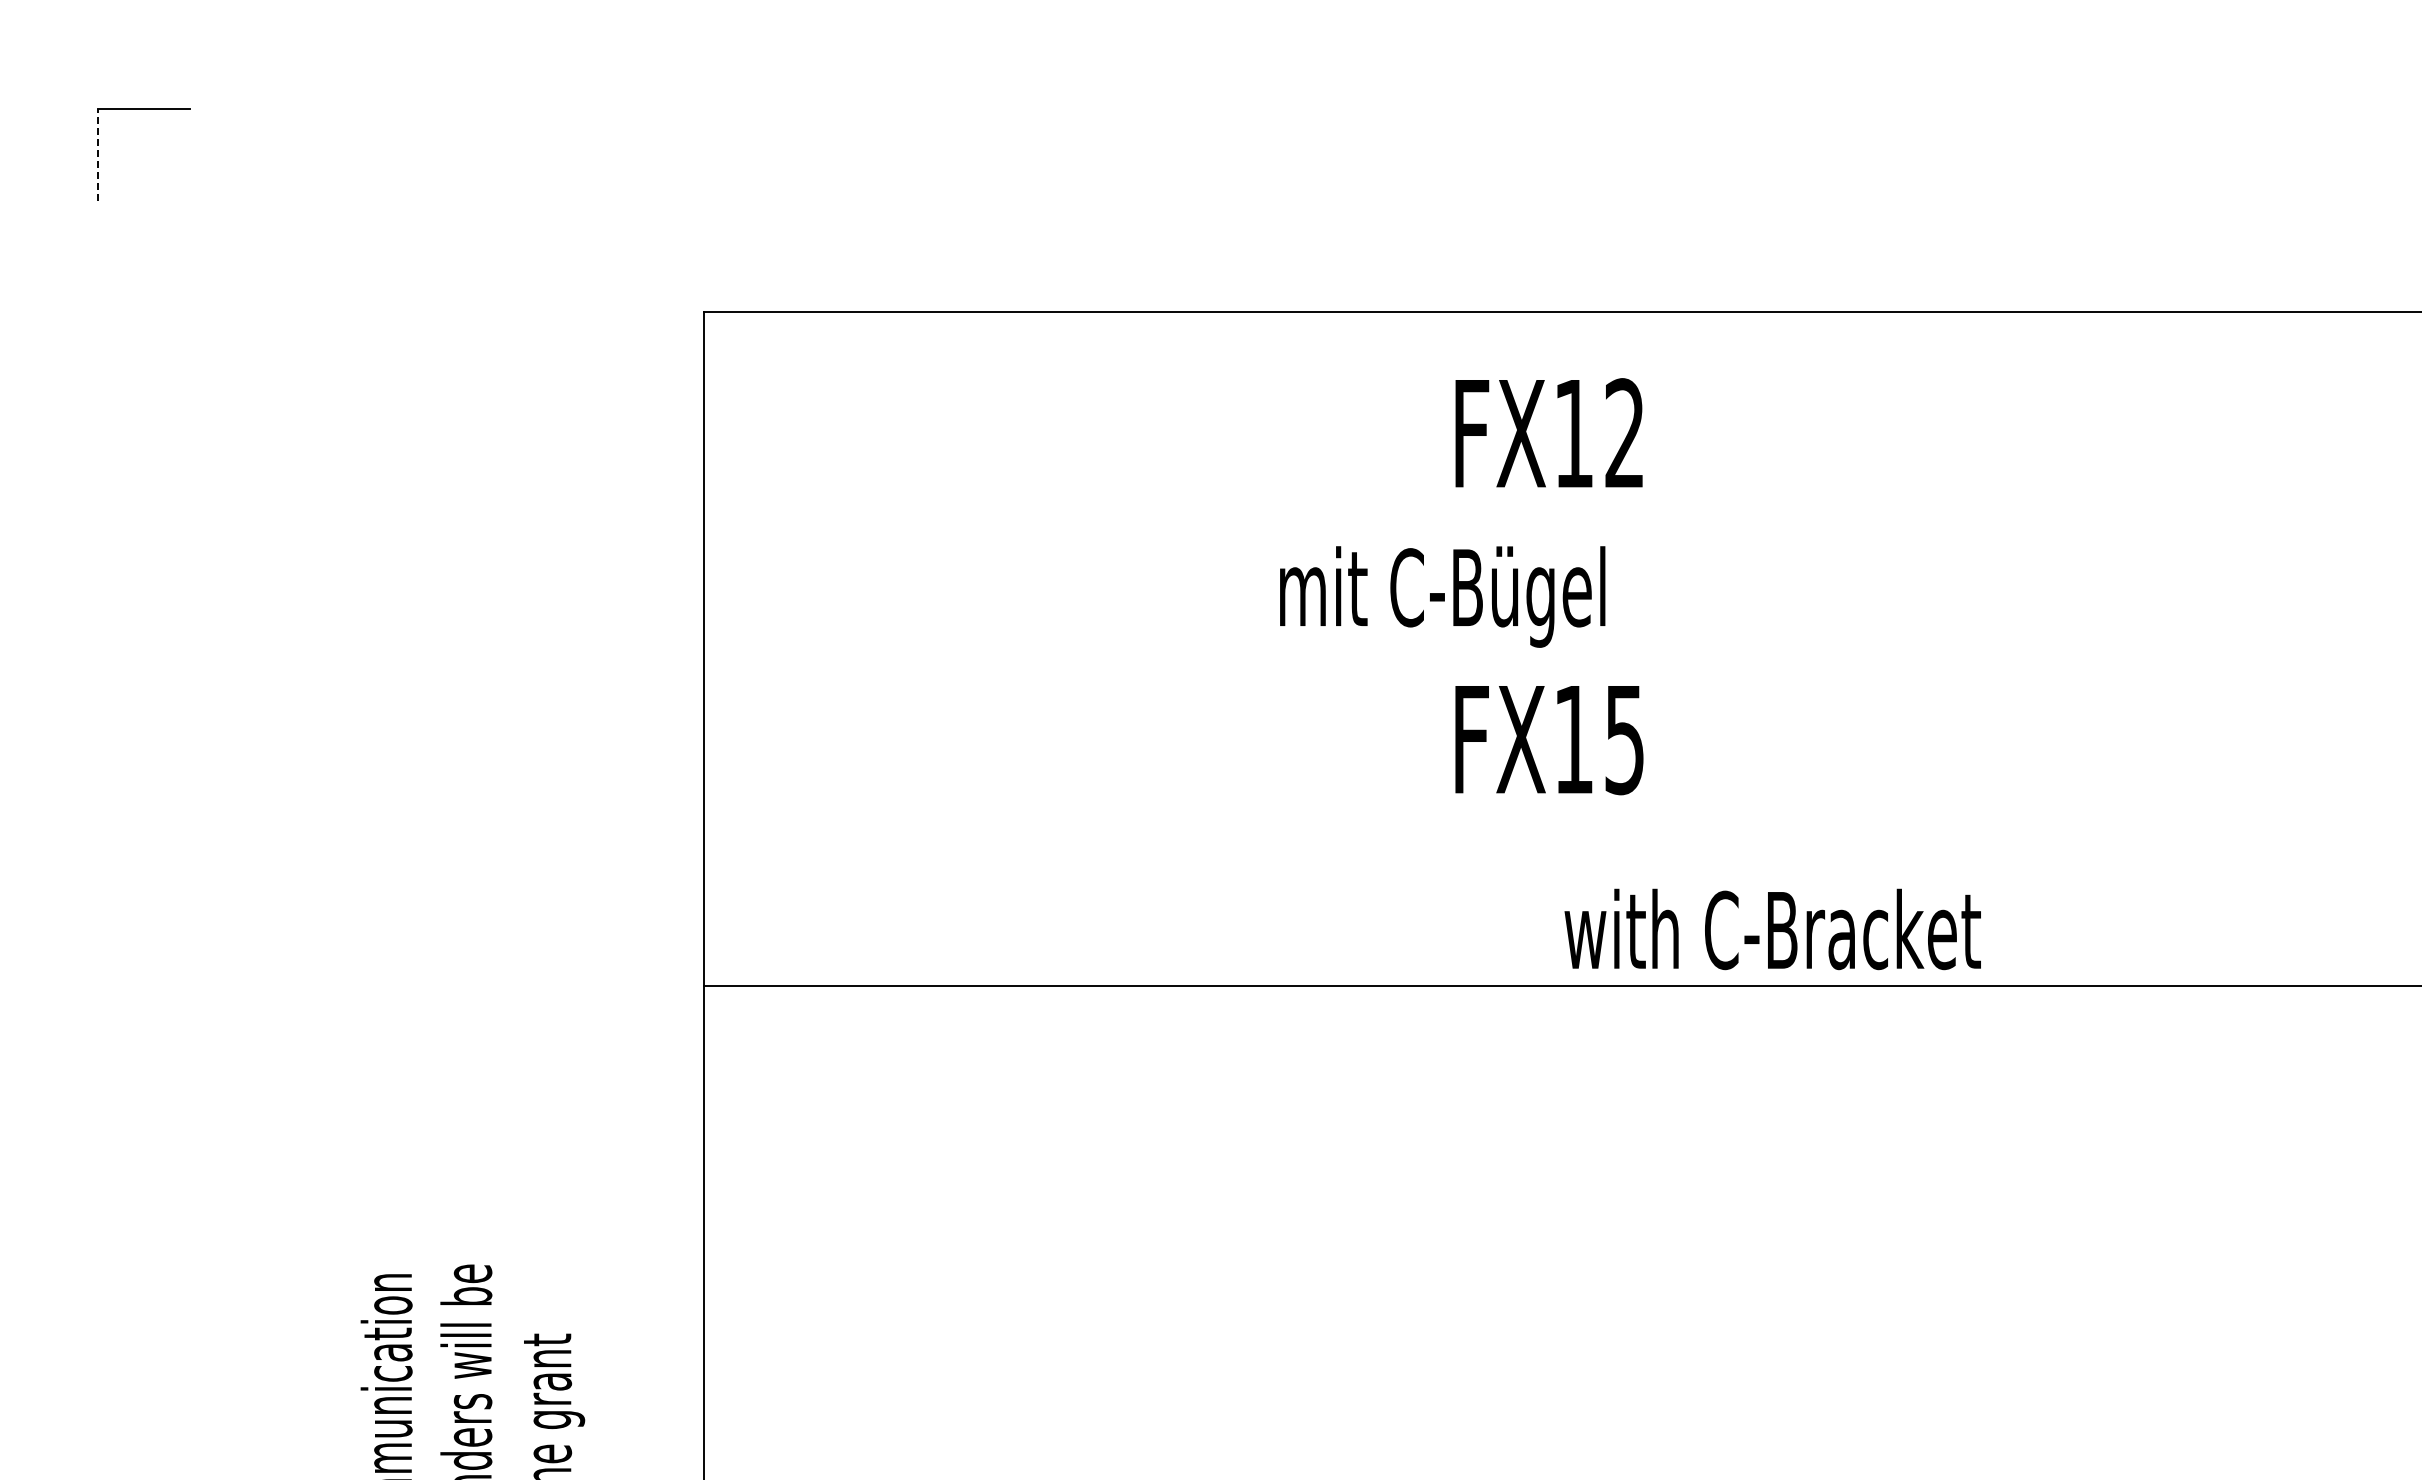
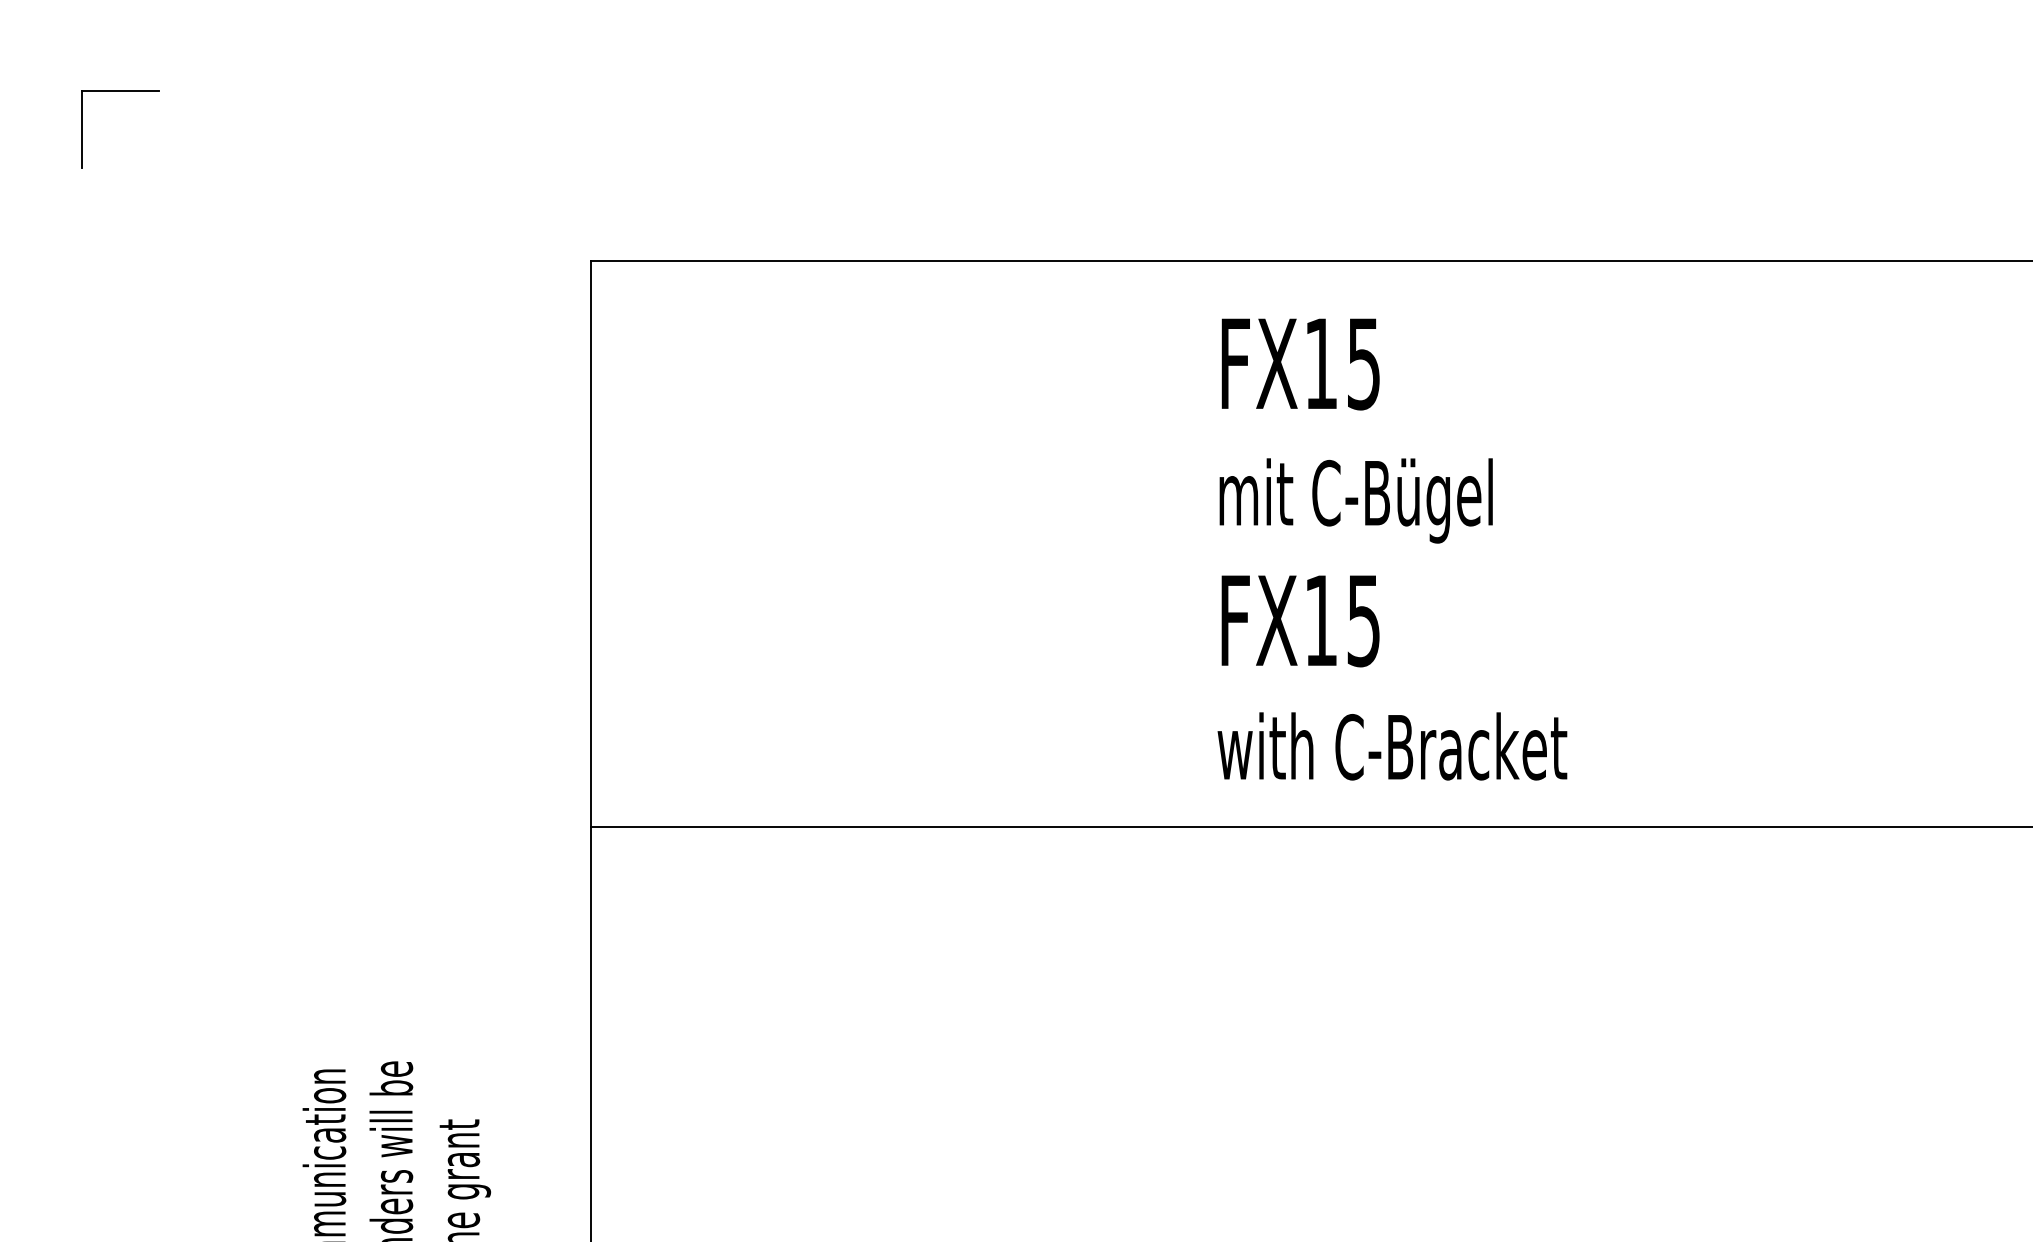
line: (97, 154) -> (81, 129), dashed -> solid
text: (1624, 433) -> (1363, 363), FX12 -> FX15
text: (1442, 596) -> (1356, 500), moved
text: (1772, 929) -> (1392, 746), moved

